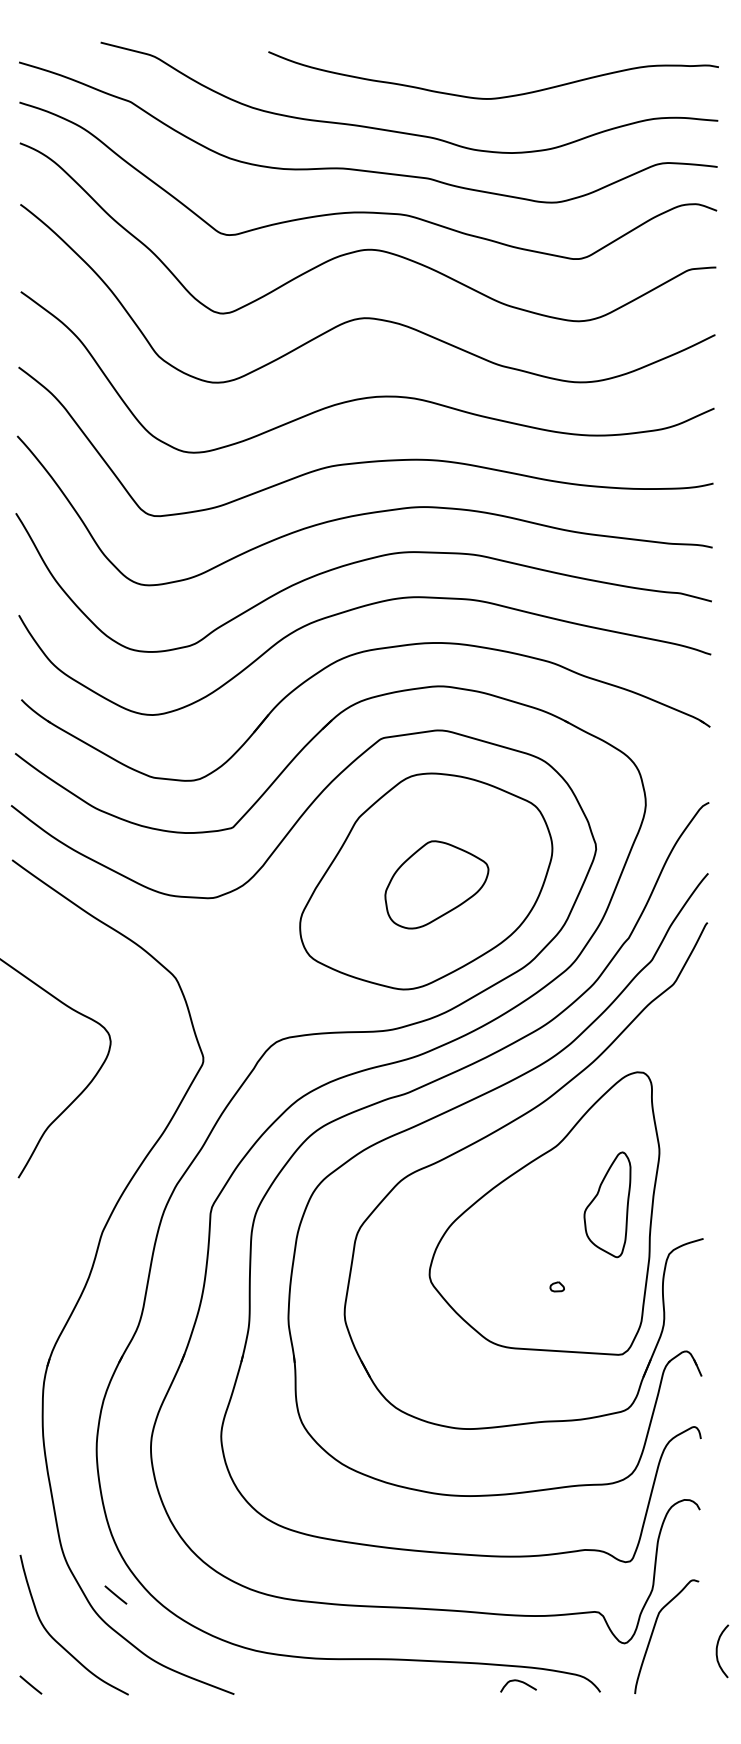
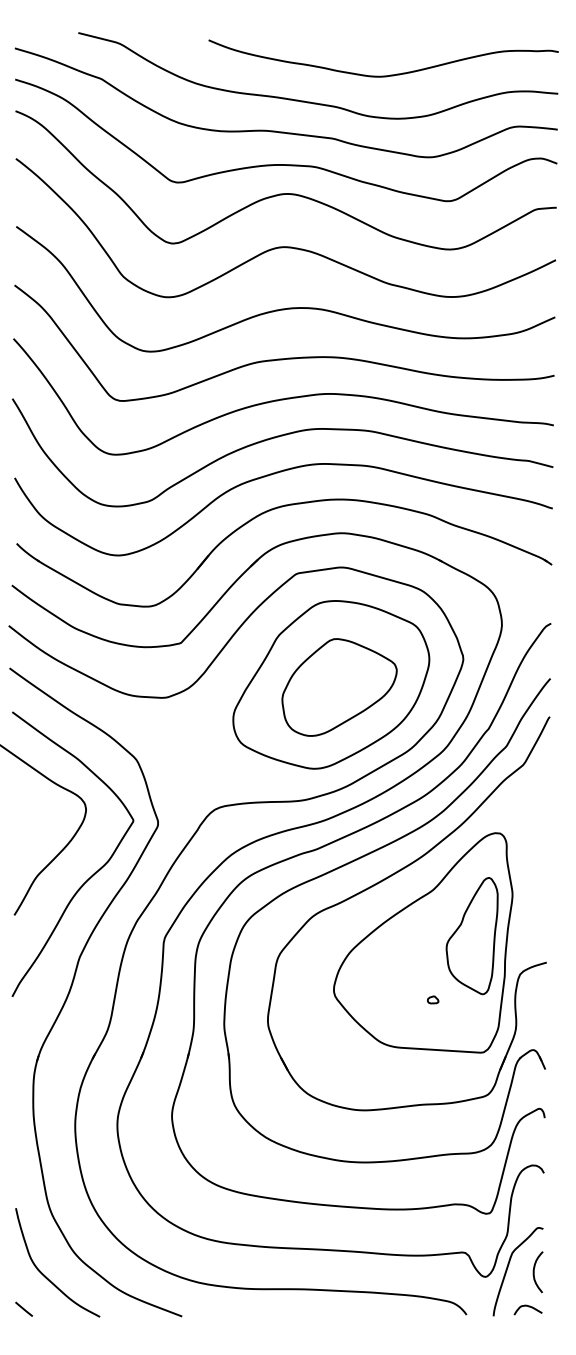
part: (436, 884) -> (339, 687), size x1.43
curve: (119, 1125) -> (92, 874), added
part: (607, 1204) -> (472, 935), size x1.43
line: (115, 1594) -> (89, 1238), removed
curve: (717, 1651) -> (534, 1272), moved
curve: (519, 1682) -> (528, 1307), moved

